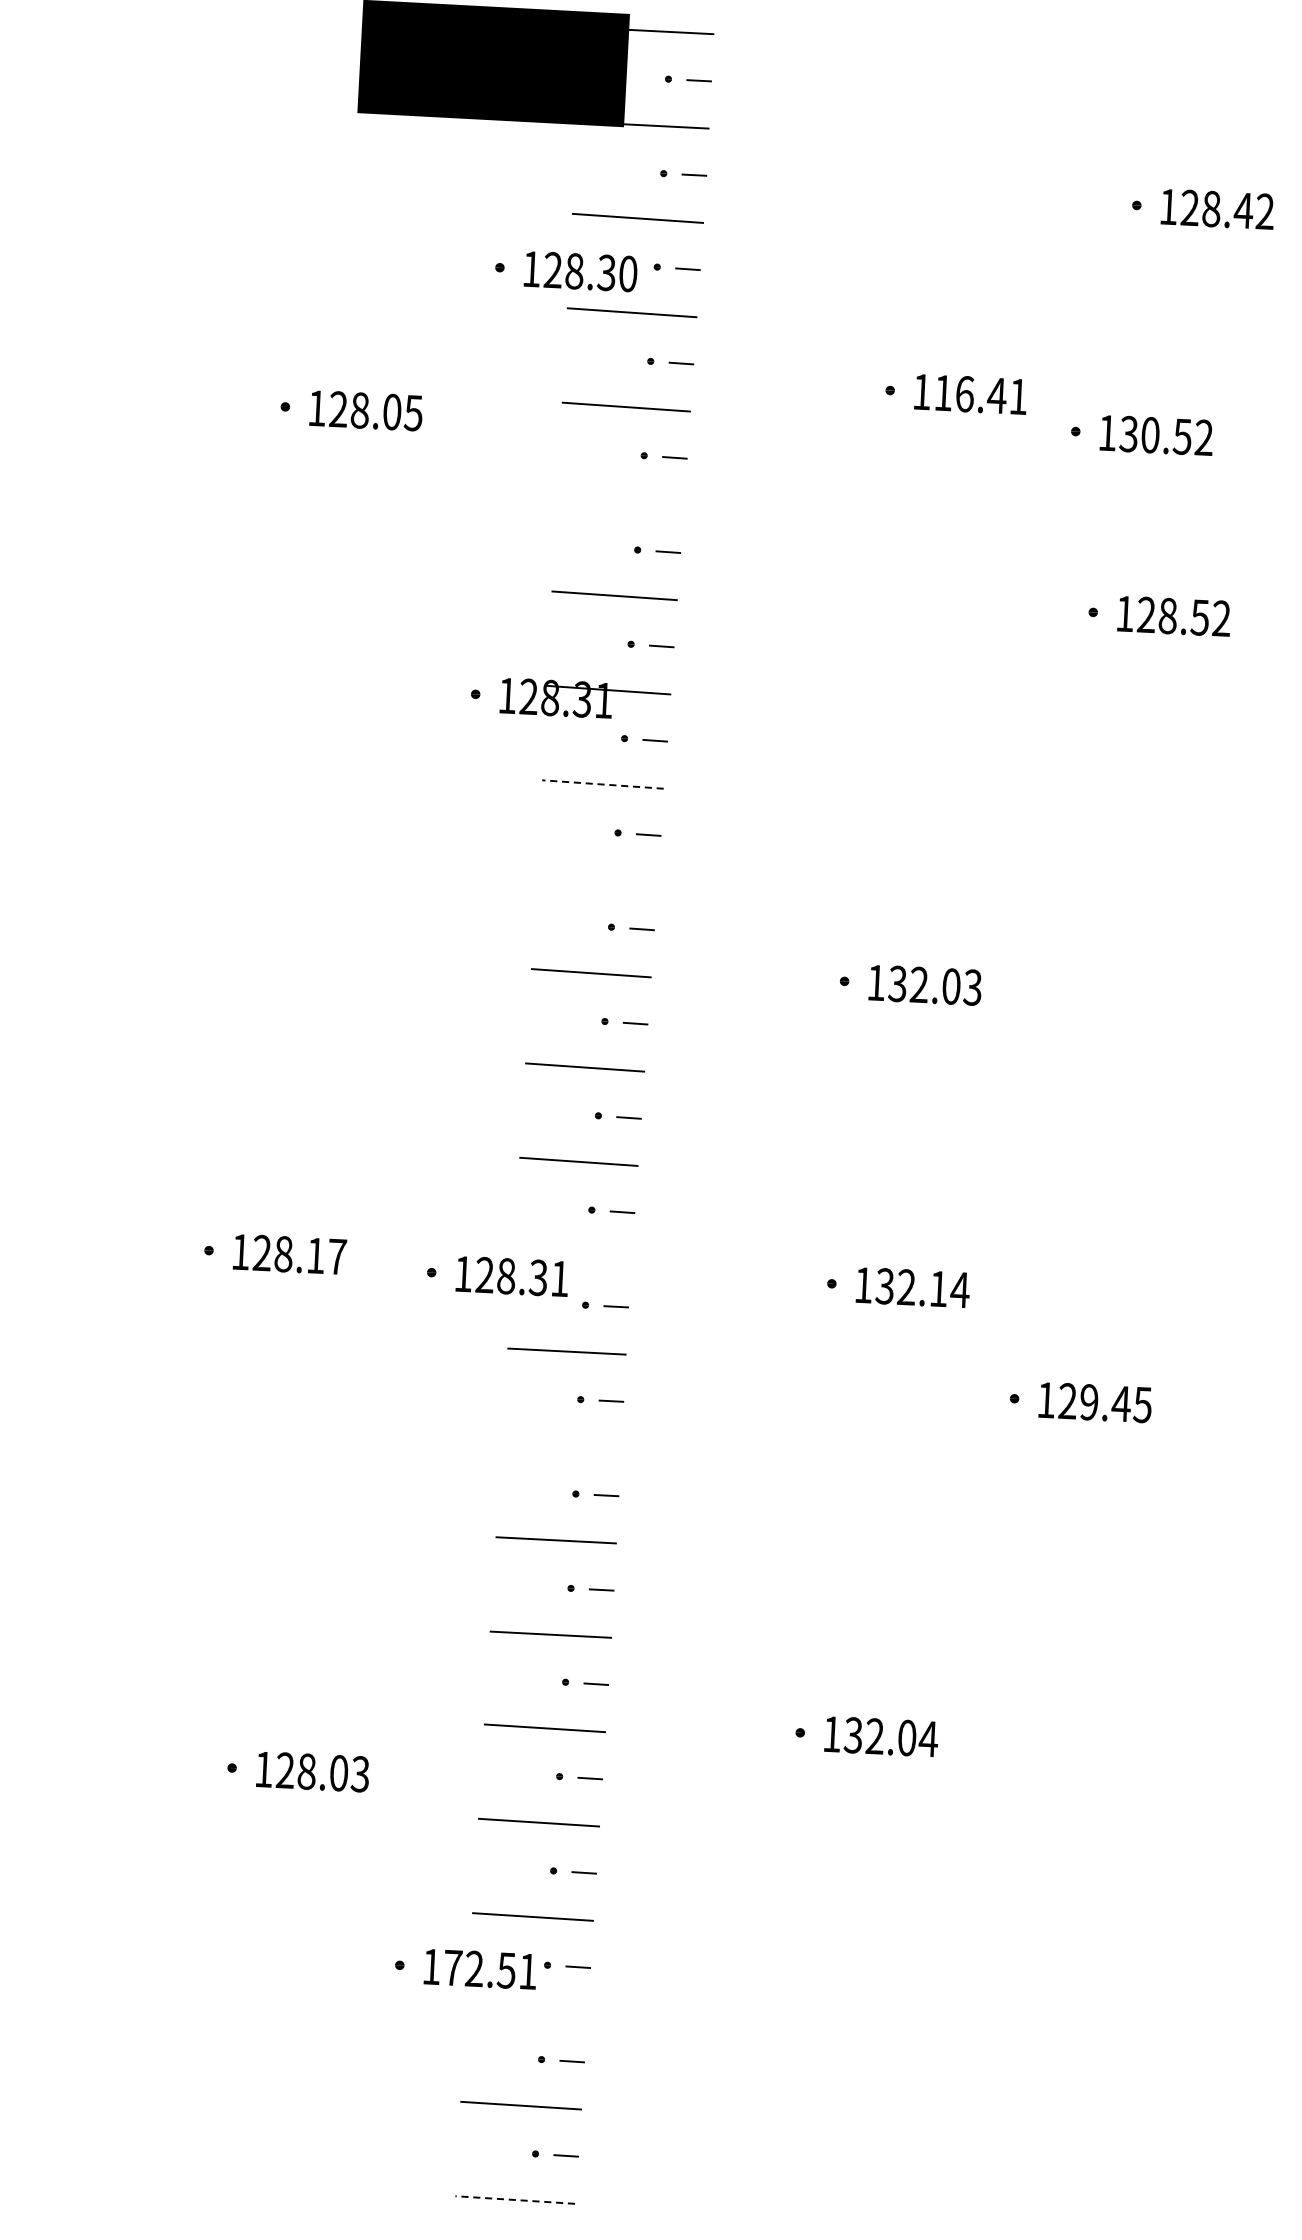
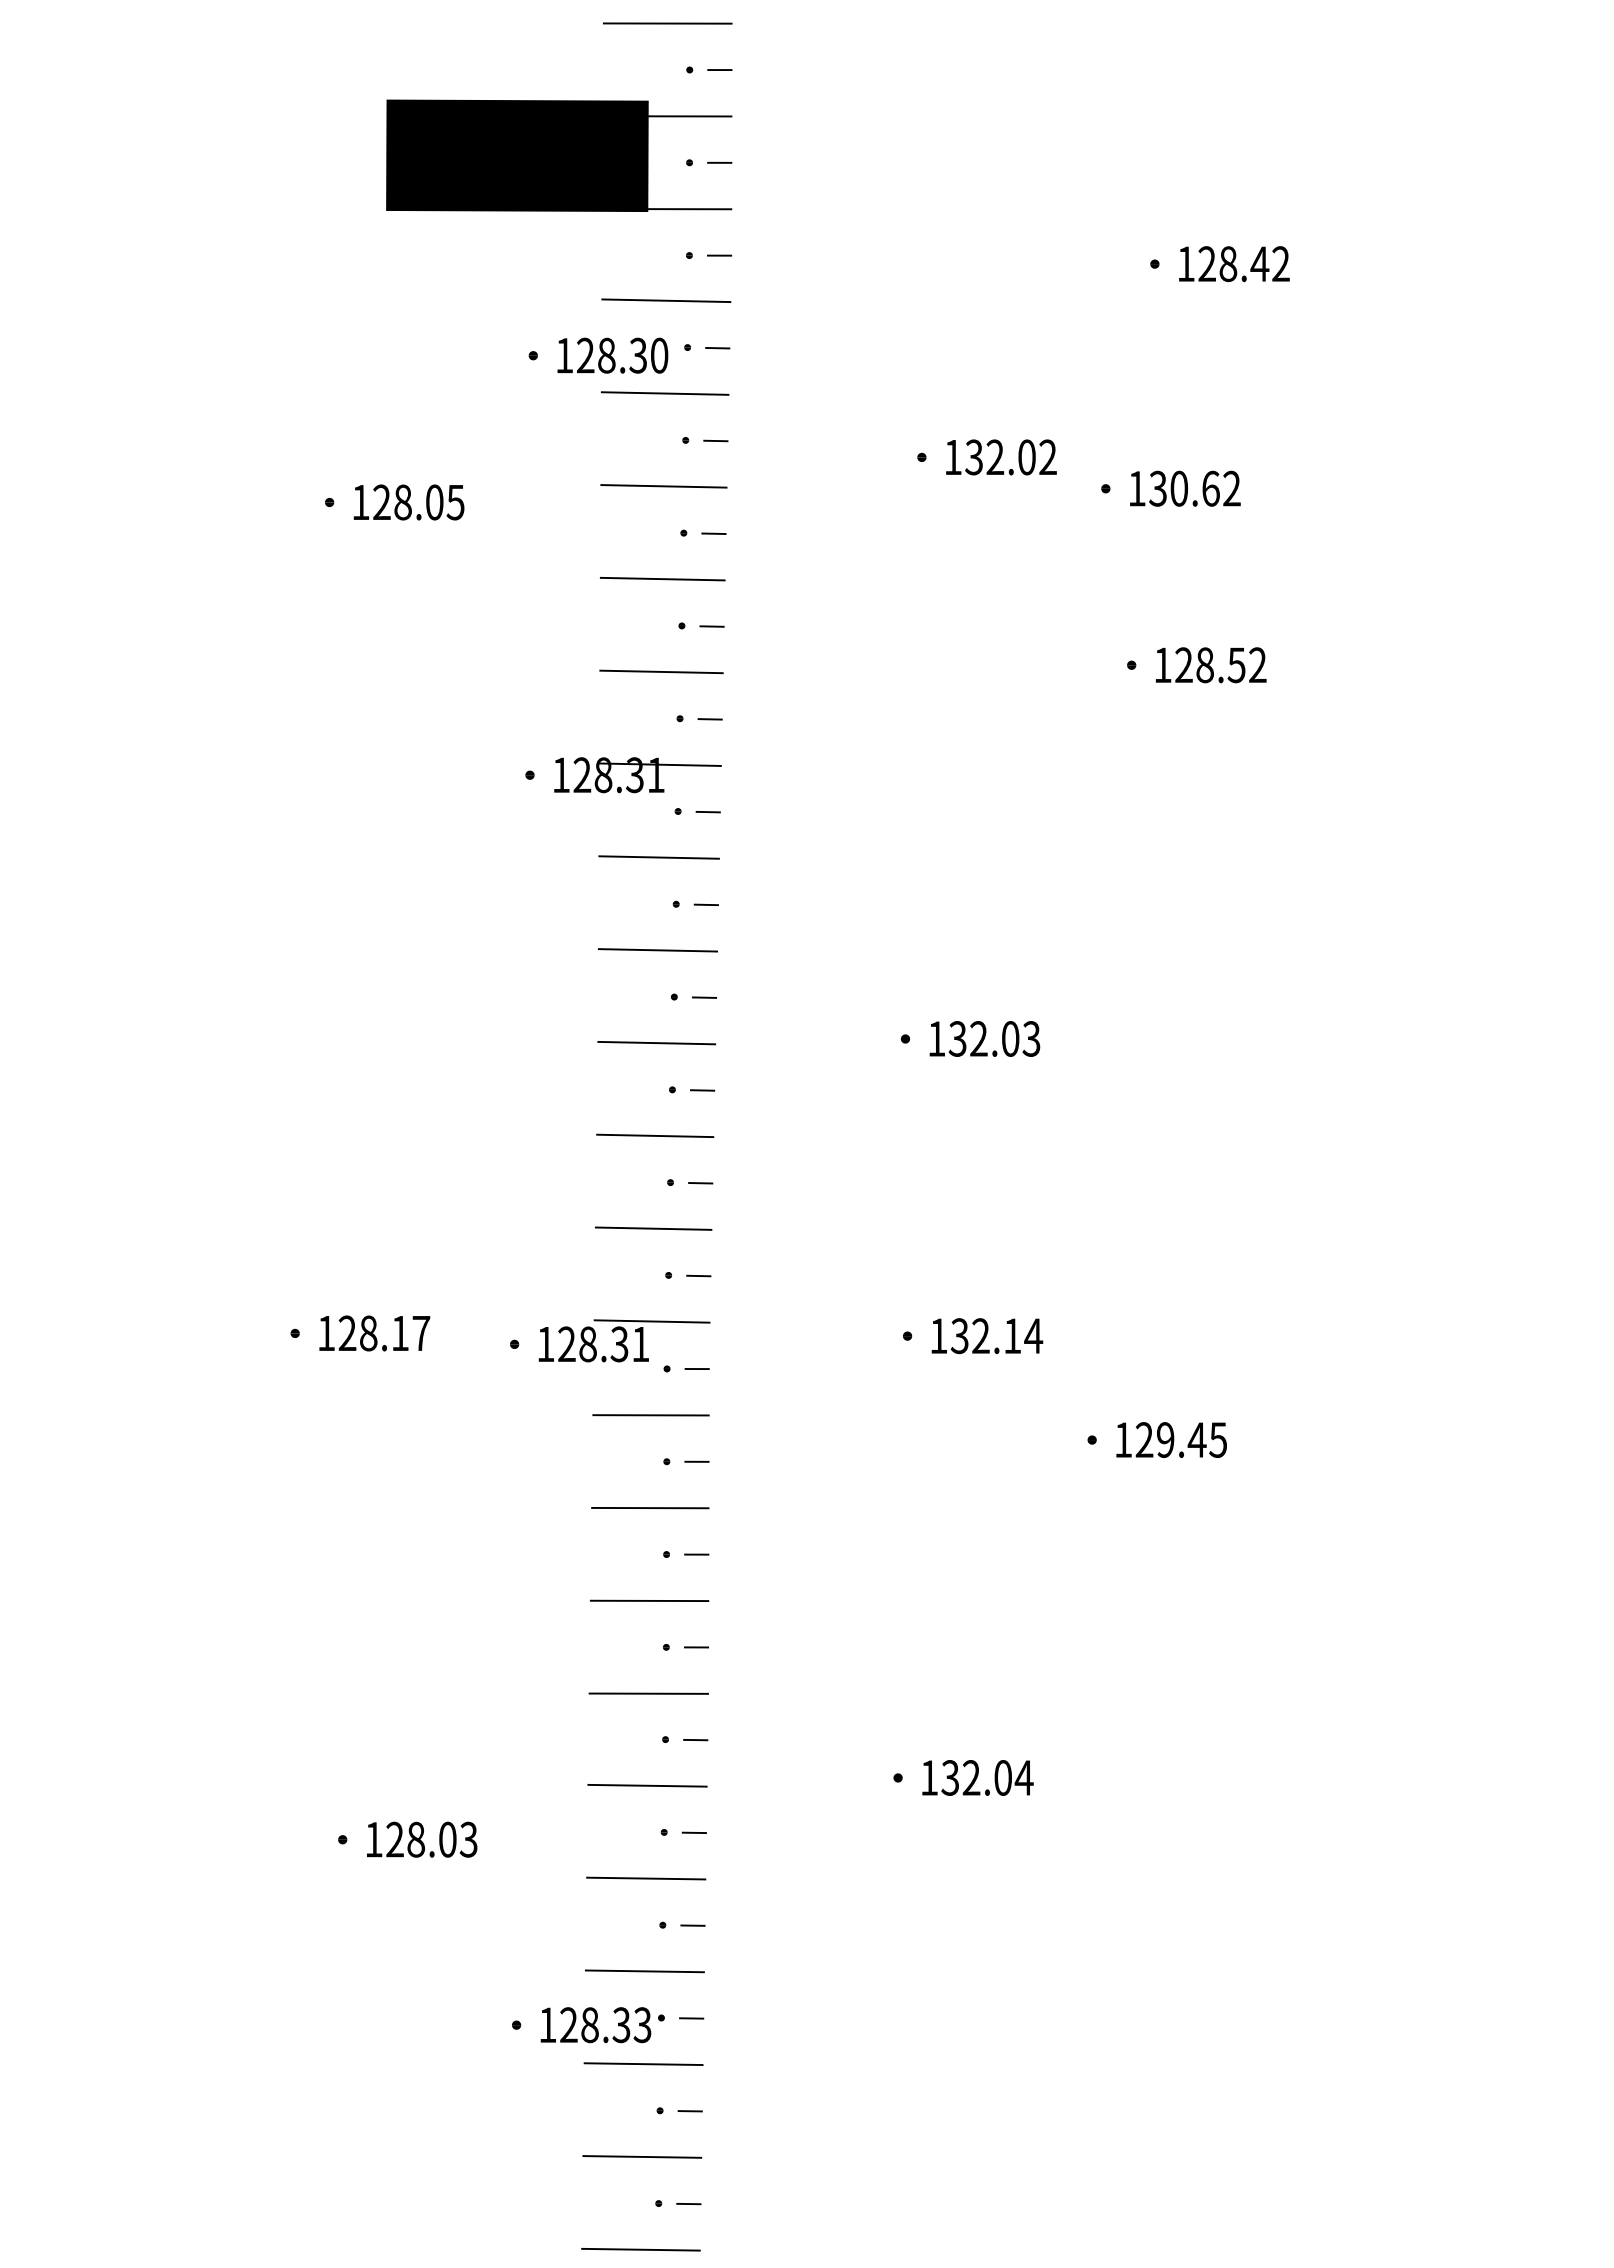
text: (980, 395) -> (1010, 457), 116.41 -> 132.02
text: (1182, 436) -> (1210, 488), 130.52 -> 130.62
line: (620, 500) -> (662, 578), added
line: (603, 784) -> (659, 857), dashed -> solid
line: (596, 879) -> (657, 950), added
line: (572, 1256) -> (651, 1321), added
line: (561, 1445) -> (650, 1507), added
text: (490, 1970) -> (605, 2025), 172.51 -> 128.33
line: (526, 2011) -> (643, 2064), added
line: (514, 2199) -> (640, 2249), dashed -> solid

